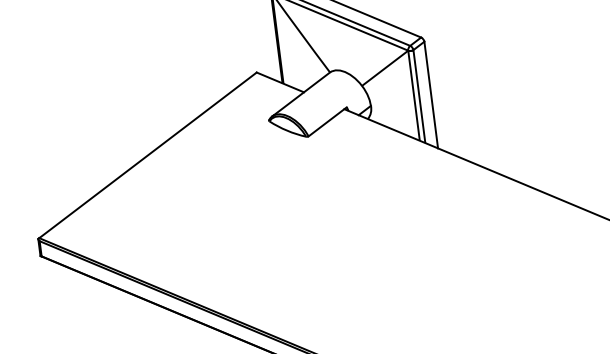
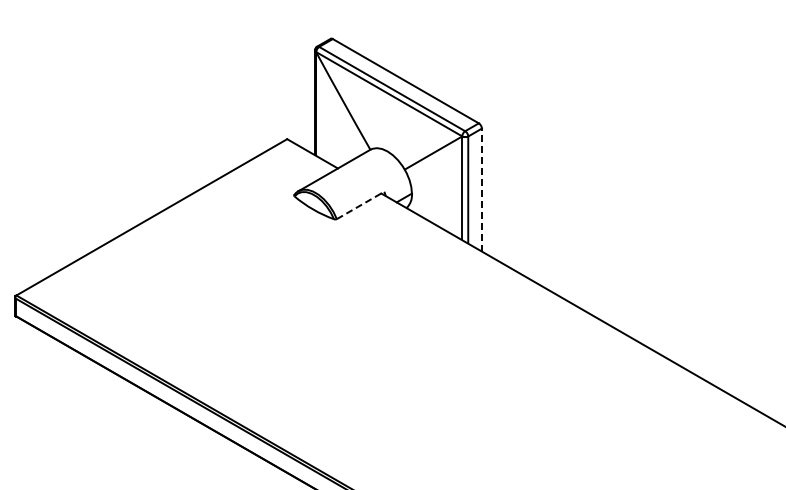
line: (430, 94) -> (481, 189), solid -> dashed
line: (328, 121) -> (361, 205), solid -> dashed

